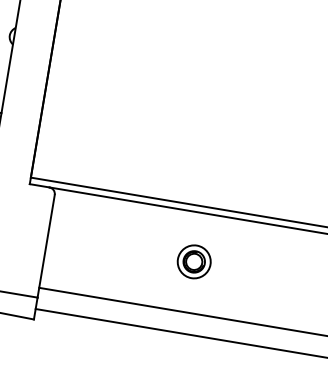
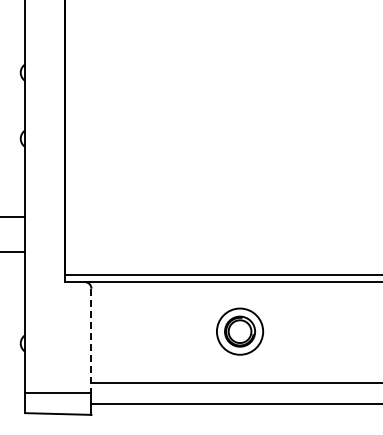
line: (46, 247) -> (91, 341), solid -> dashed
part: (193, 261) -> (239, 331), size x1.4

